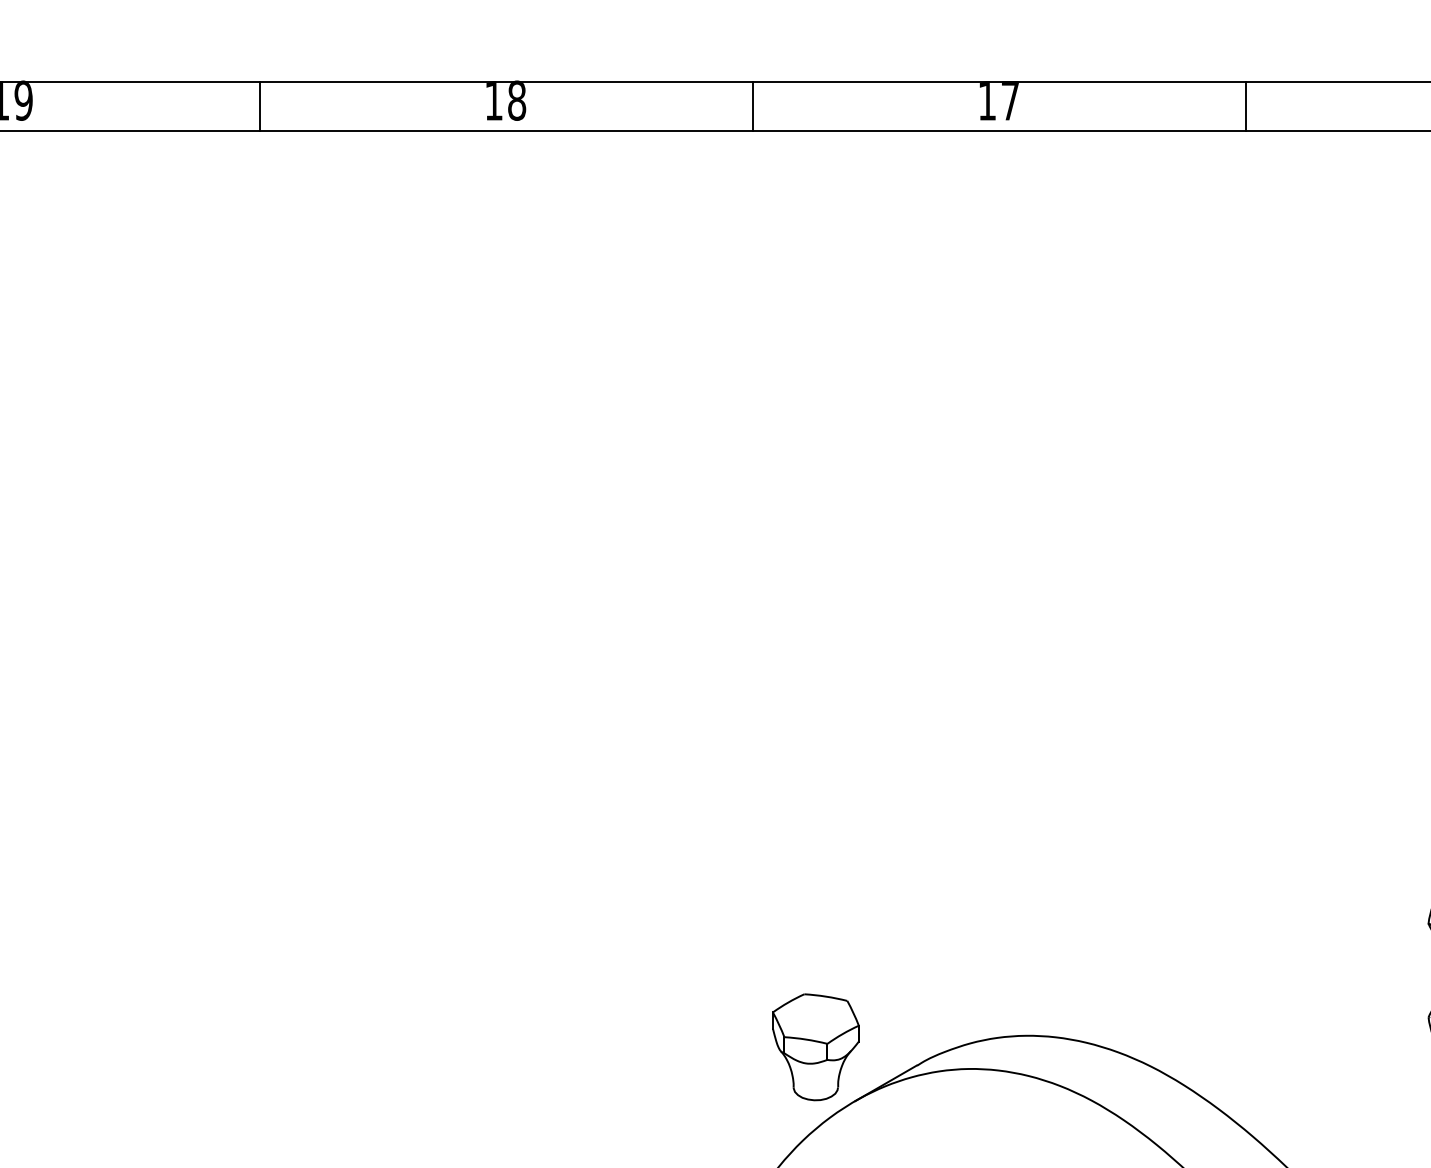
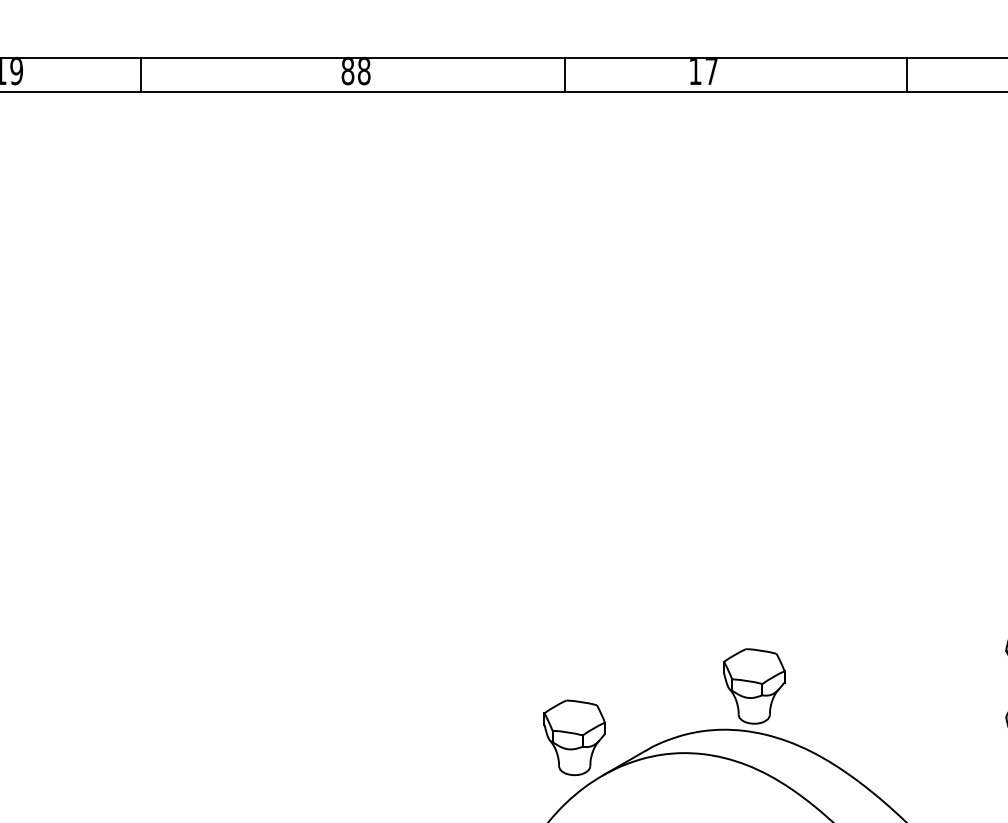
text: (494, 100) -> (348, 70), 18 -> 88
line: (259, 106) -> (141, 75), moved
line: (753, 106) -> (565, 75), moved
line: (1246, 106) -> (906, 75), moved
part: (1070, 974) -> (754, 686), added

